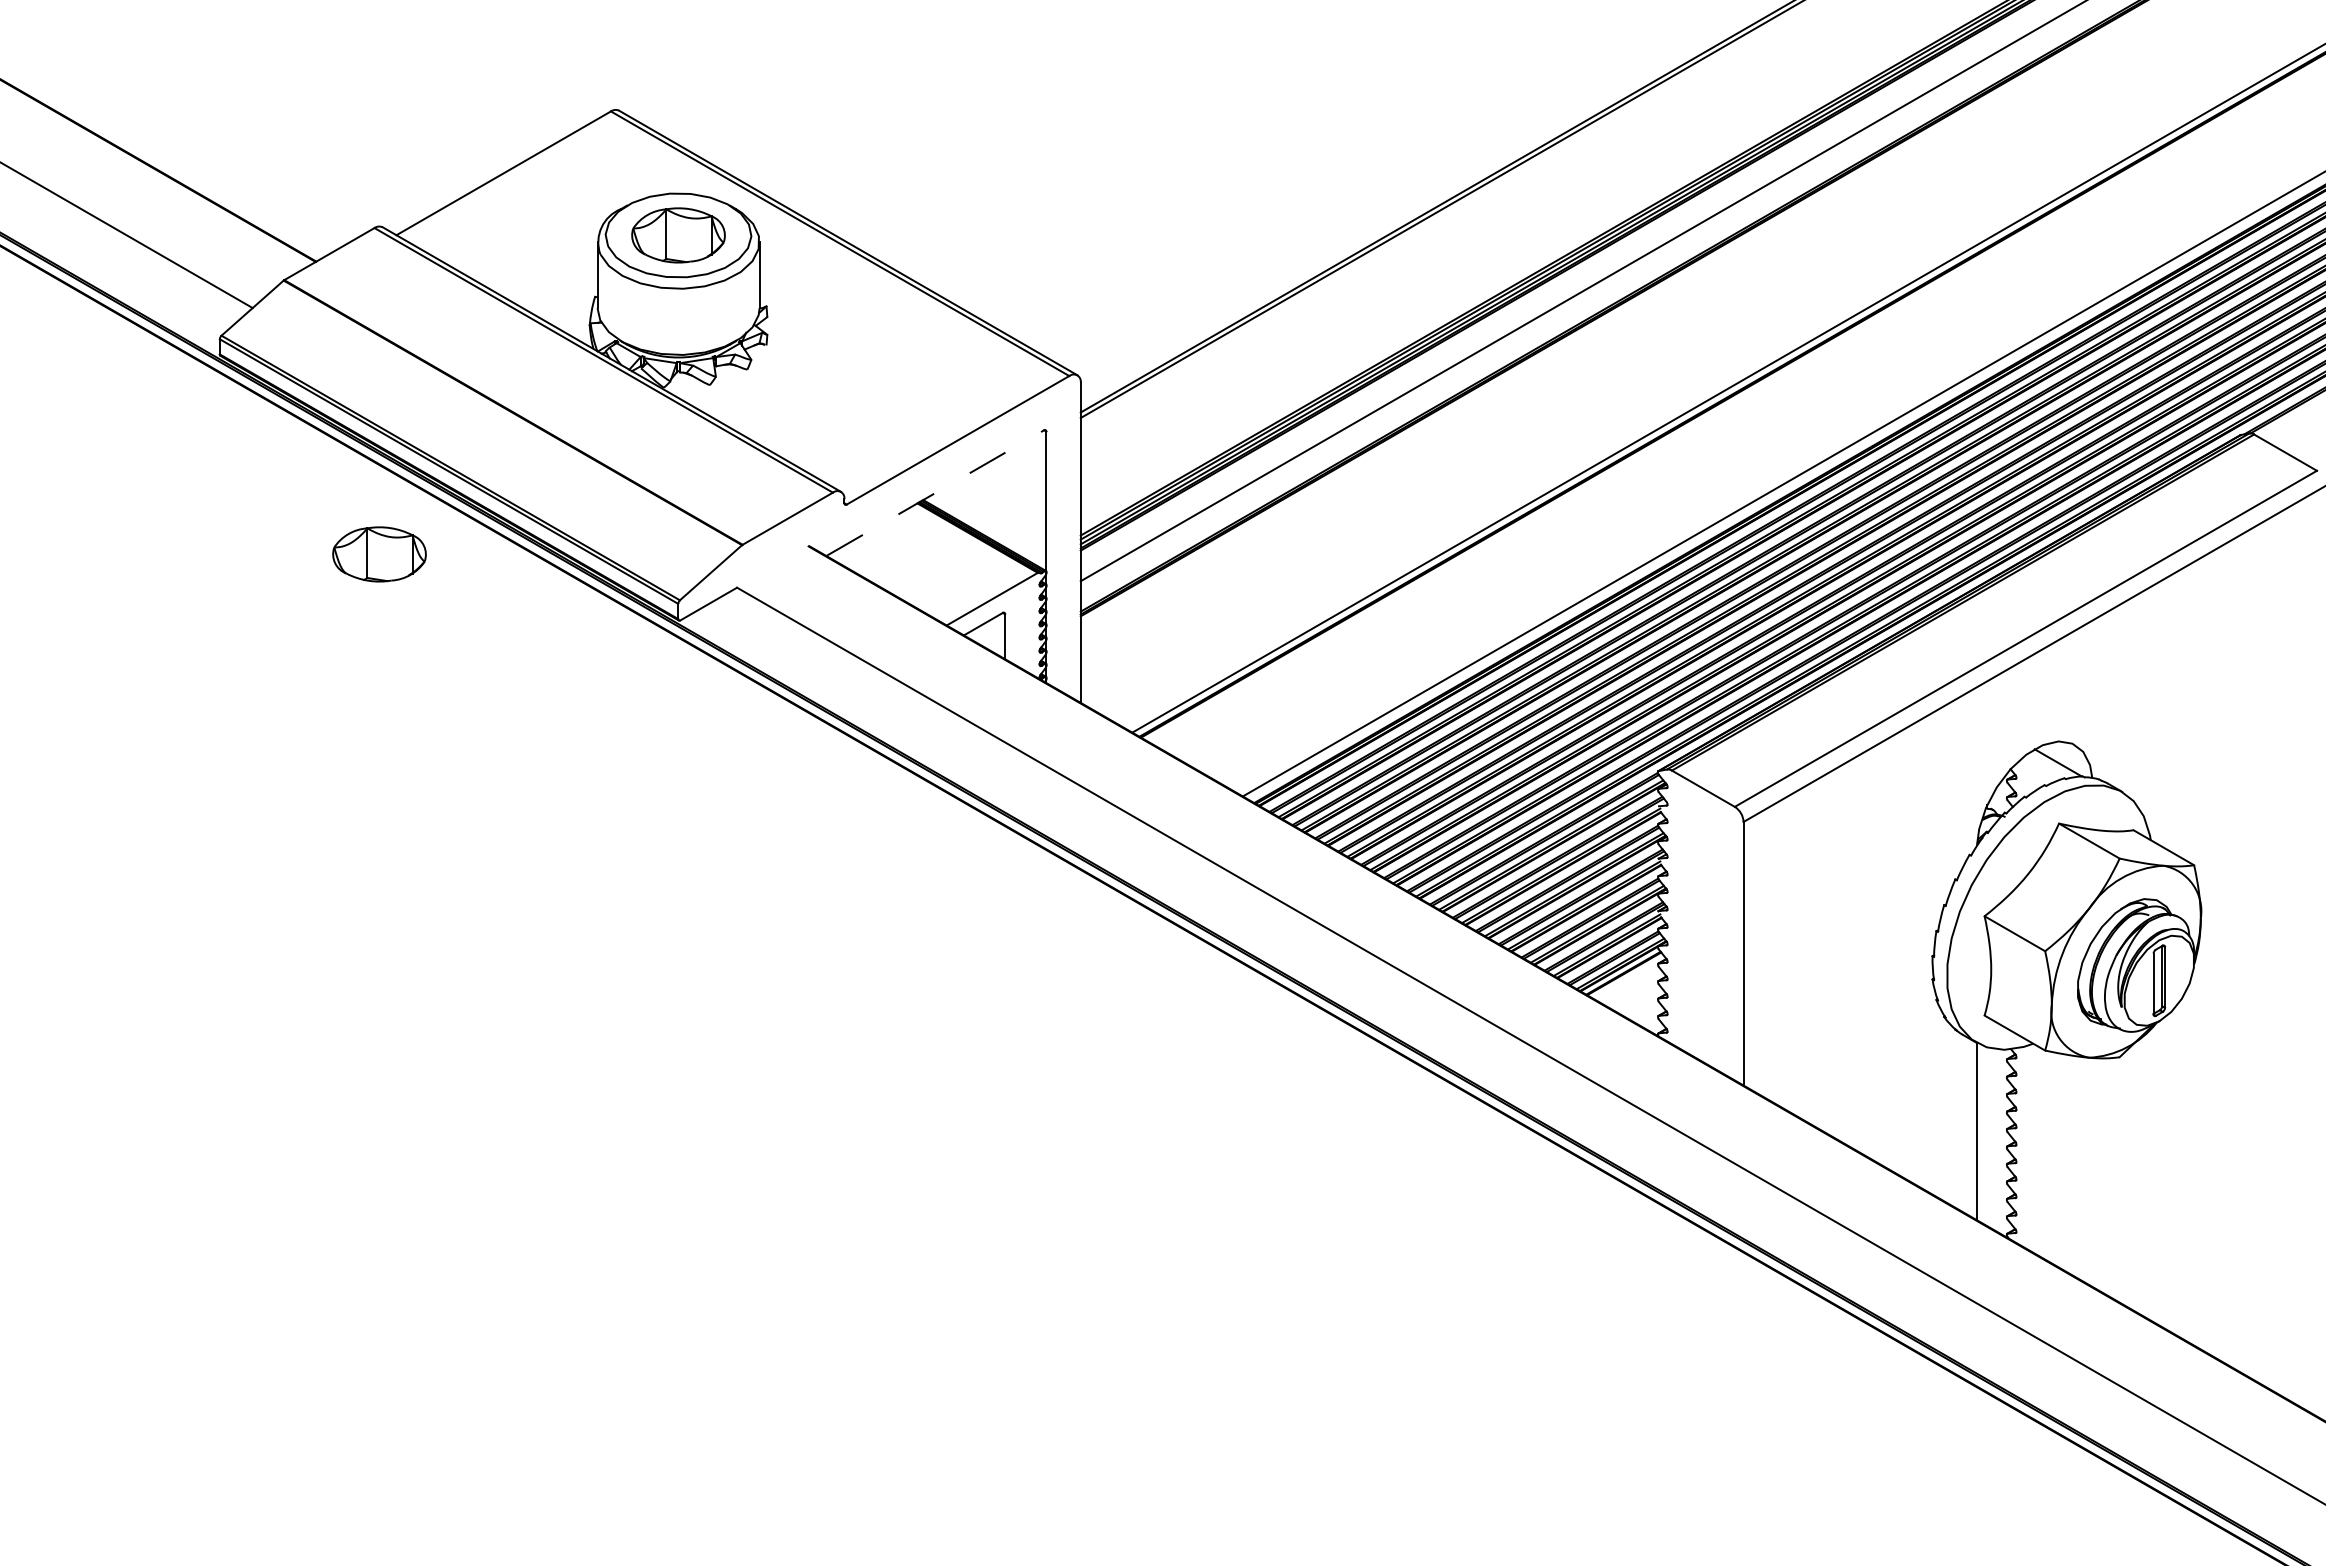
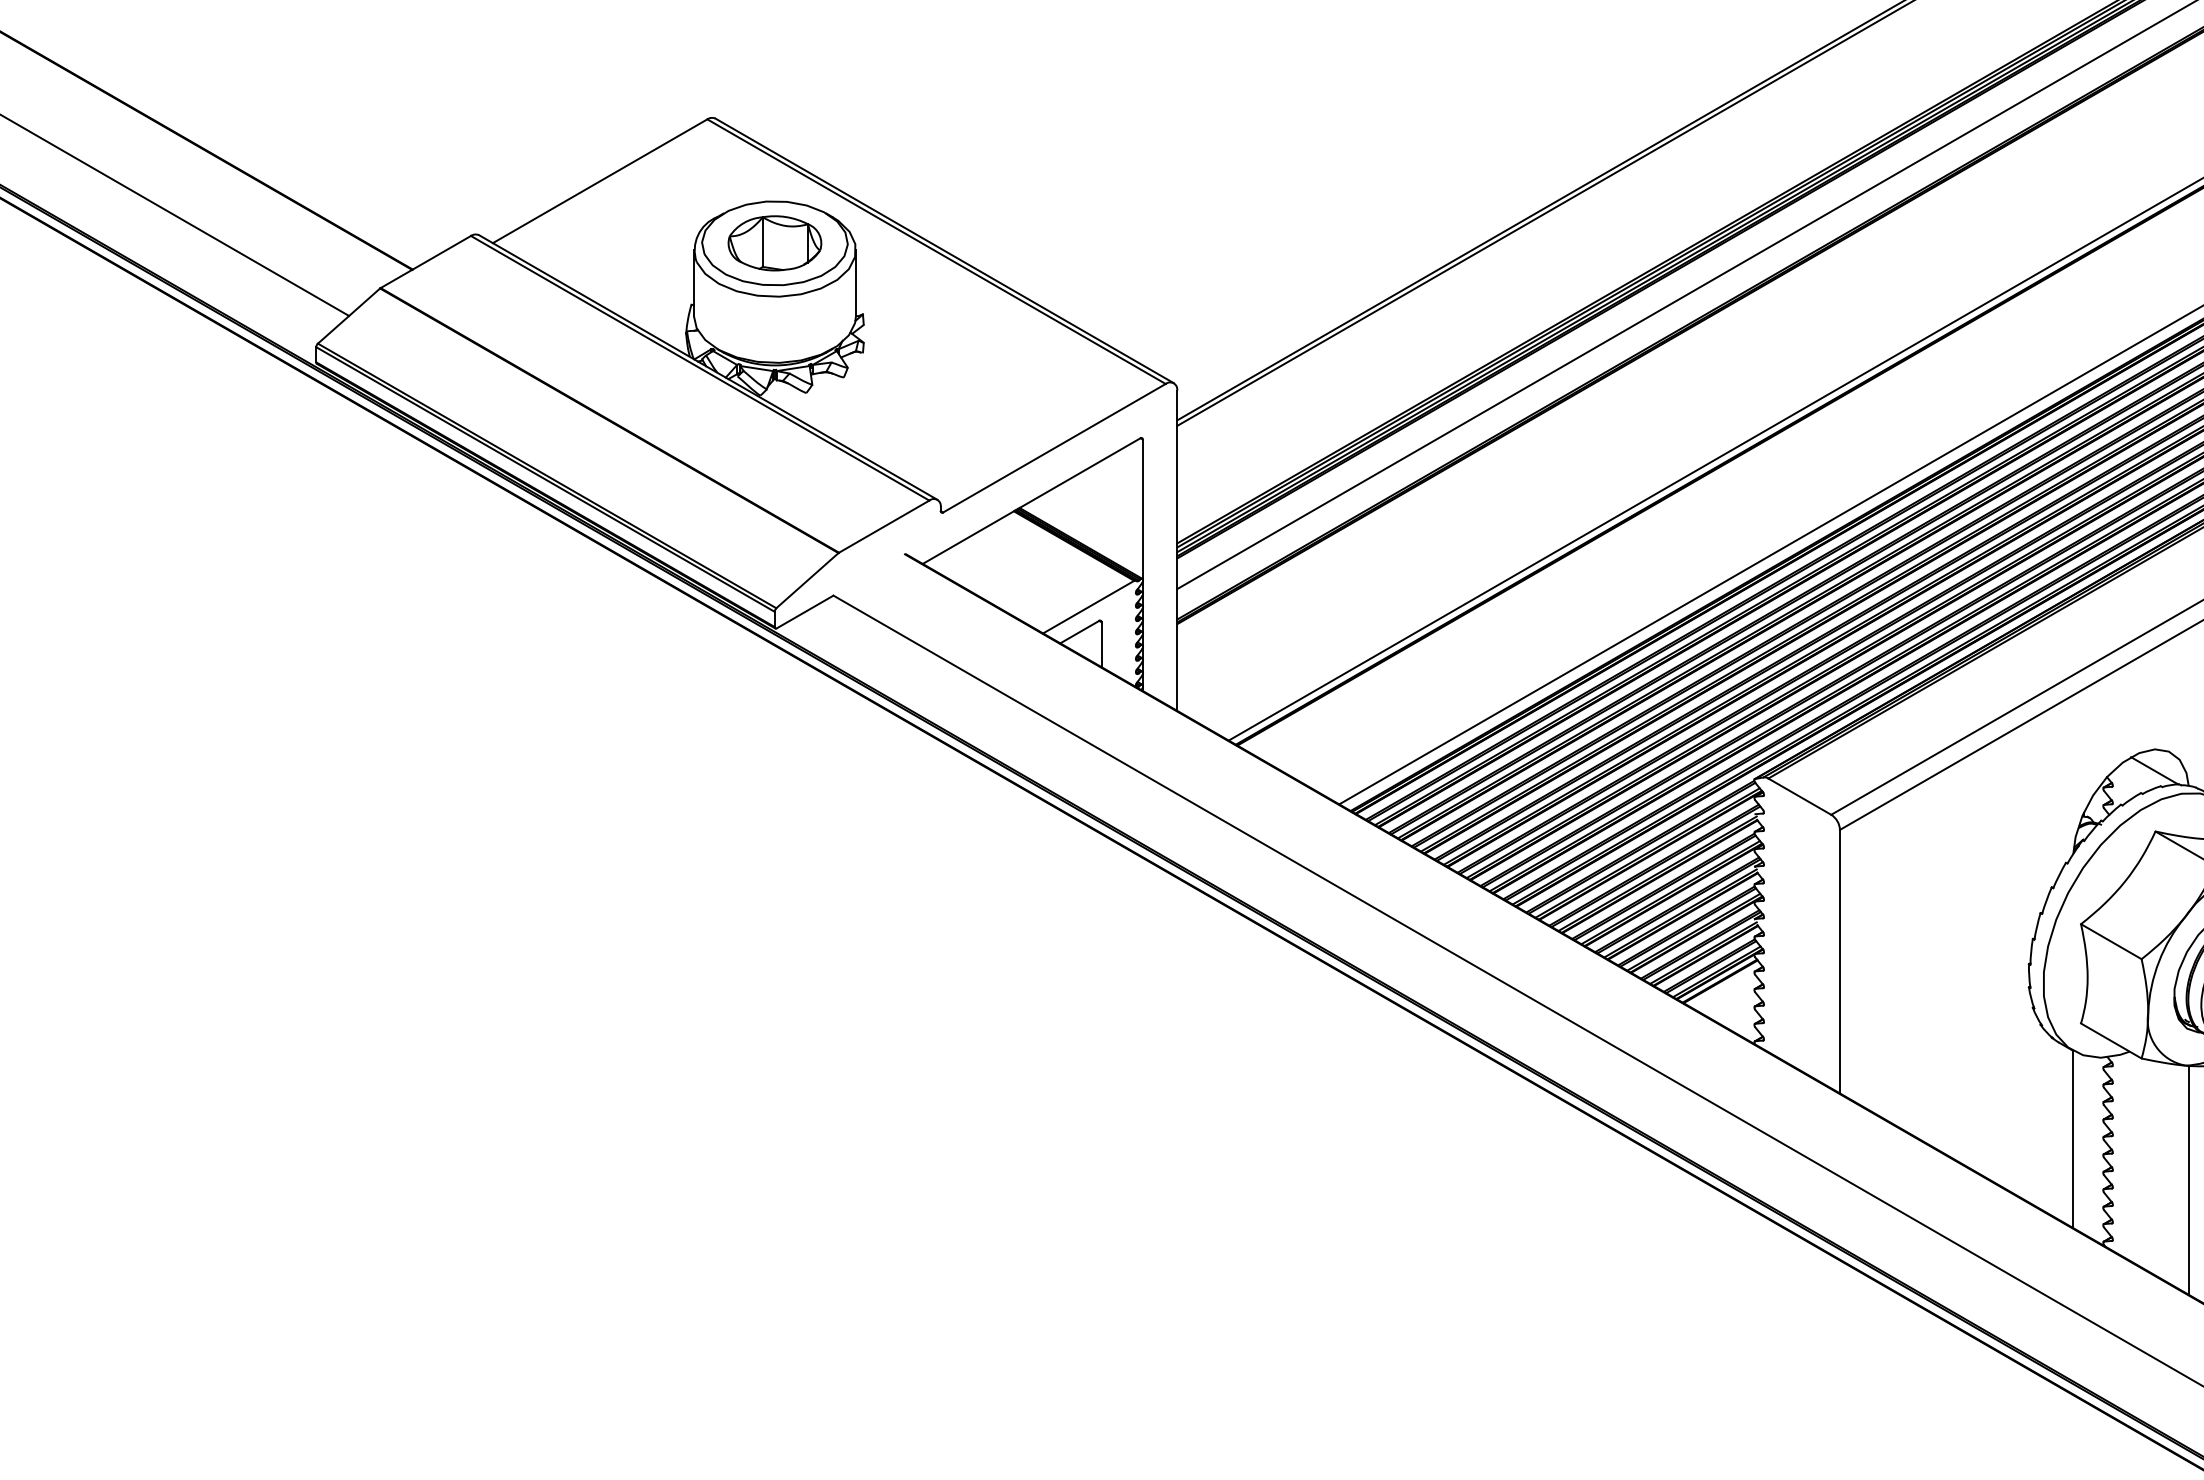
line: (936, 492) -> (1032, 500), dashed -> solid
part: (379, 554) -> (475, 562), removed
line: (2092, 1171) -> (2188, 1179), added

